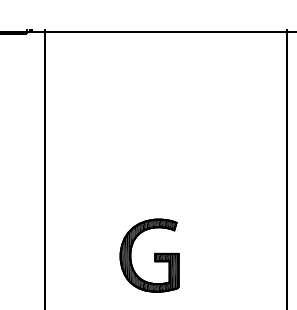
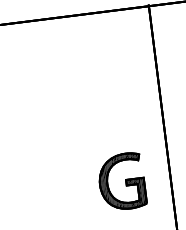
part: (149, 255) -> (121, 181), moved

